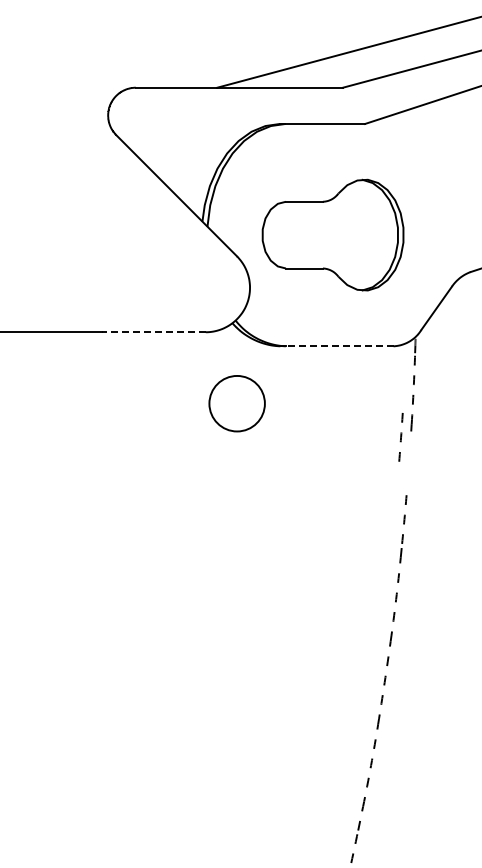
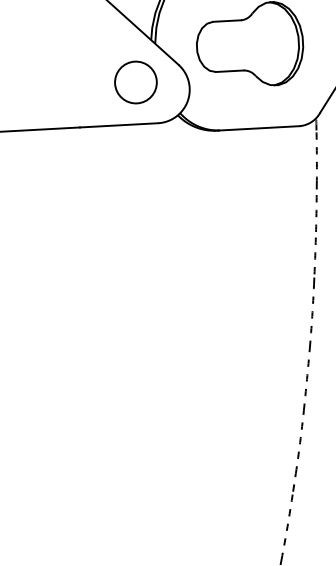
line: (153, 332) -> (118, 125), dashed -> solid
line: (339, 346) -> (259, 128), dashed -> solid
circle: (236, 403) -> (135, 82), moved
arc: (400, 437) -> (316, 213), moved

